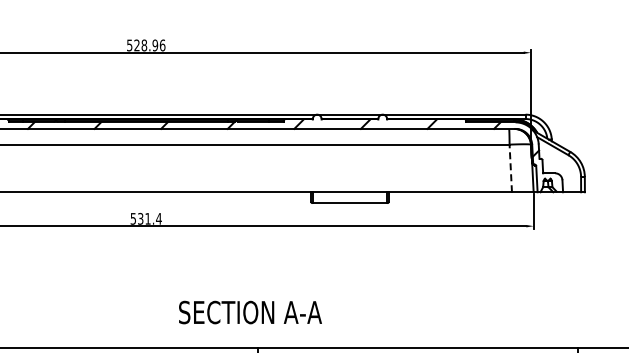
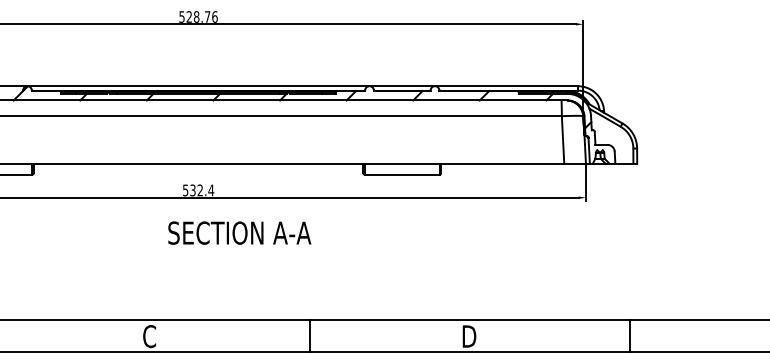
text: (155, 44) -> (207, 16), 528.96 -> 528.76
line: (511, 168) -> (563, 140), dashed -> solid
text: (147, 218) -> (199, 190), 531.4 -> 532.4
text: (250, 311) -> (239, 232), moved

